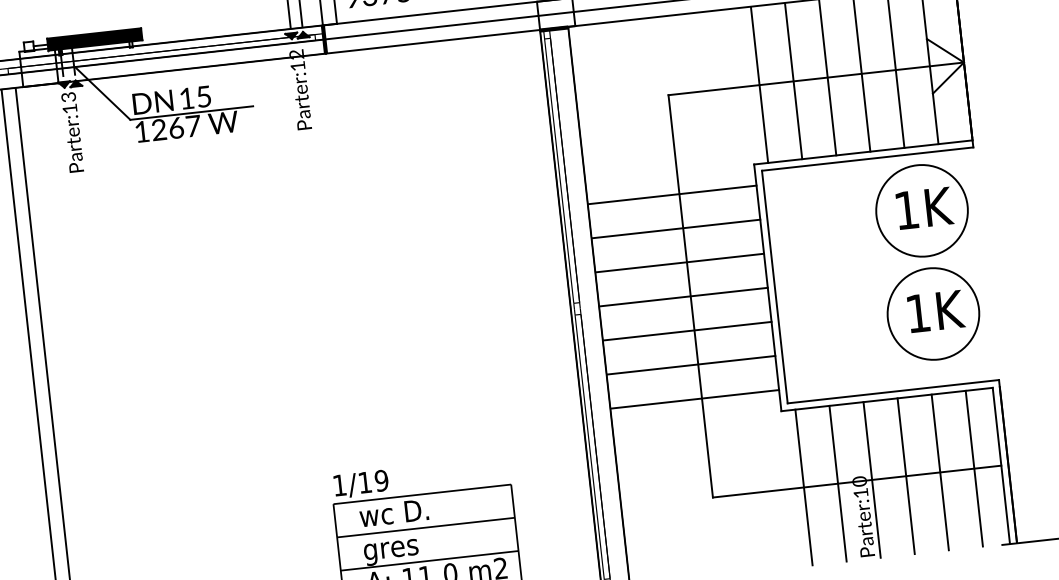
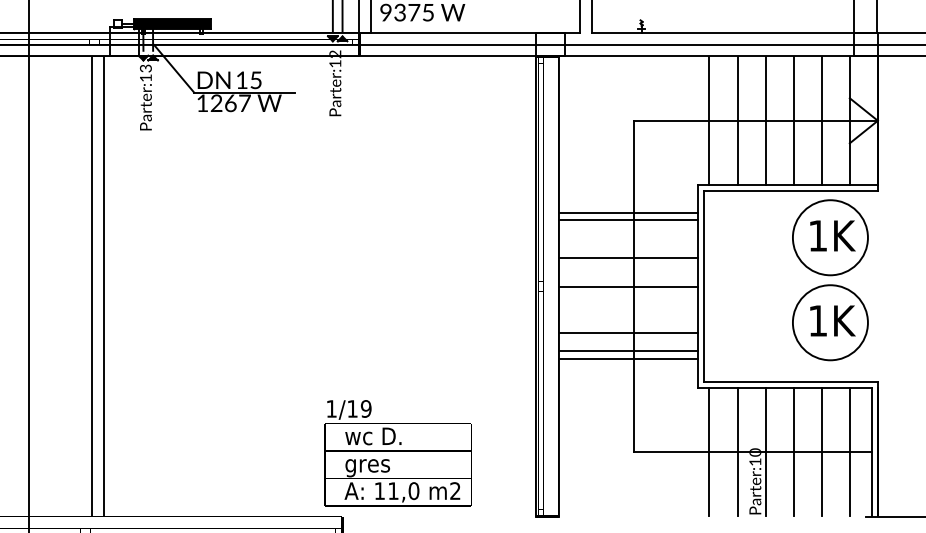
line: (672, 195) -> (628, 220), moved
line: (676, 229) -> (628, 213), moved
line: (687, 331) -> (628, 332), moved
line: (691, 365) -> (628, 358), moved
line: (694, 398) -> (628, 350), moved

